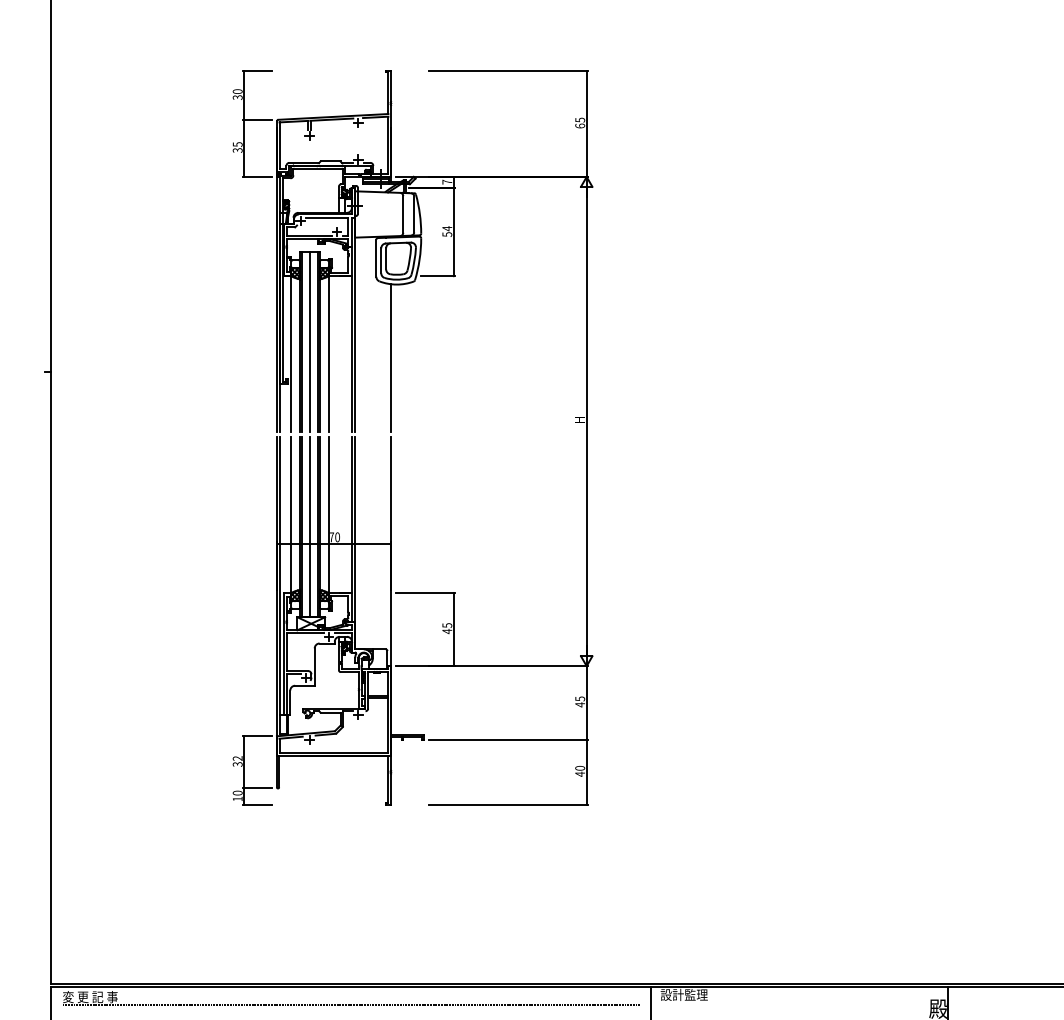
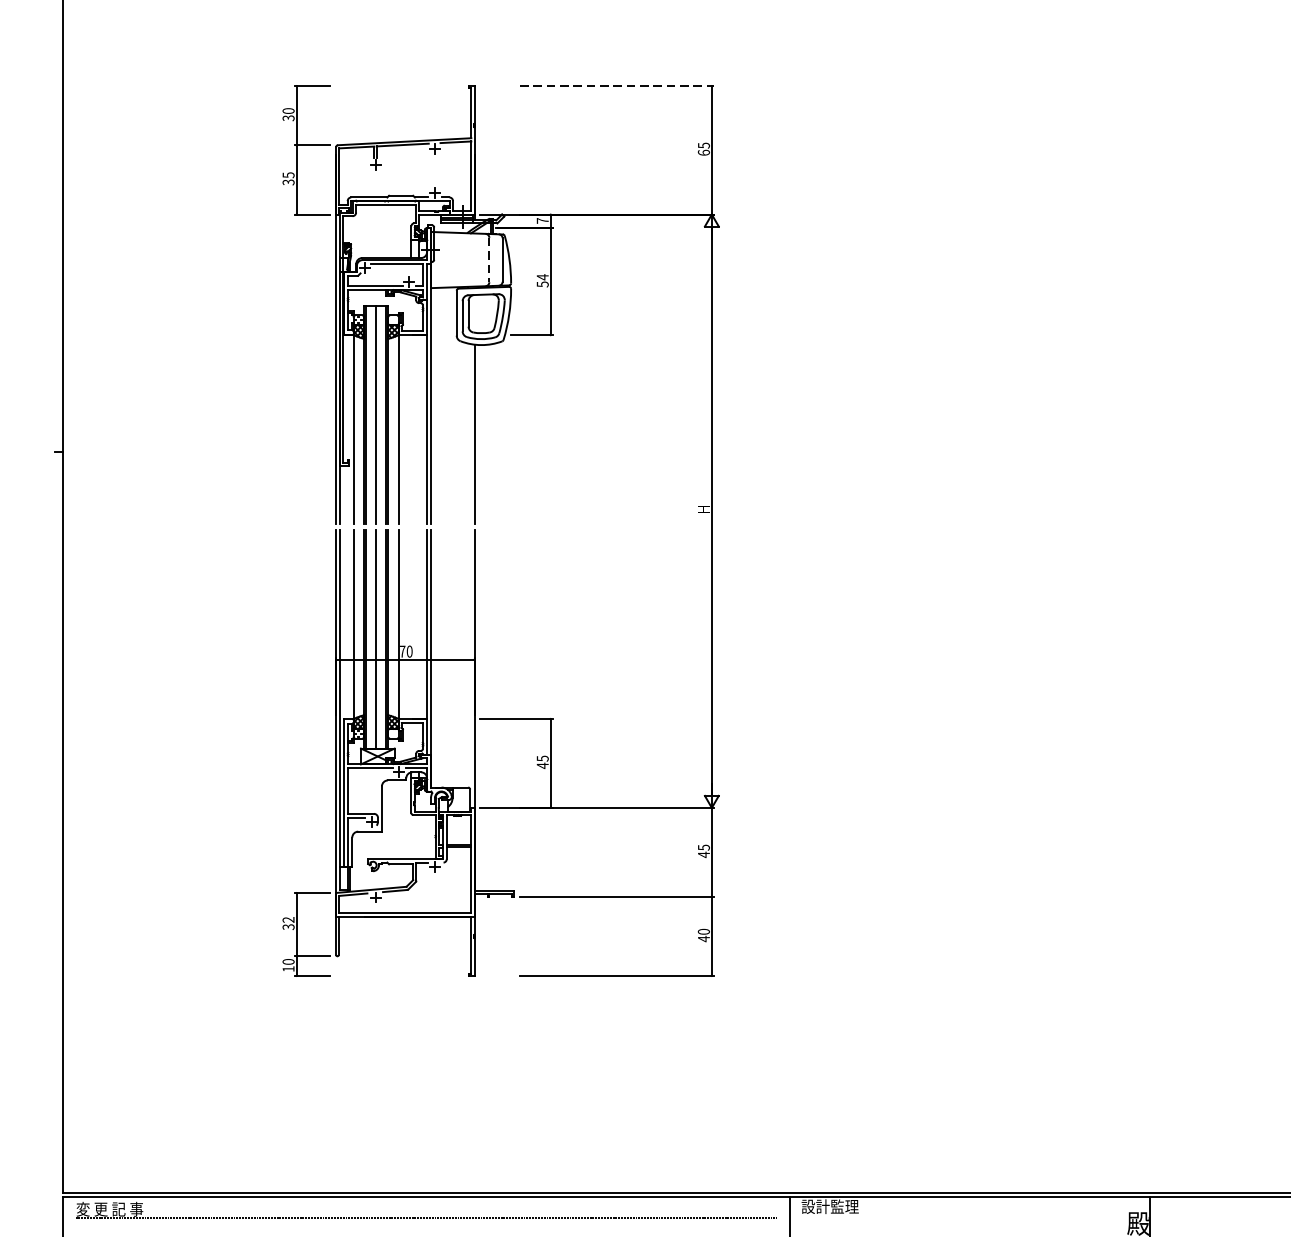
line: (508, 70) -> (616, 85), solid -> dashed
line: (403, 214) -> (489, 260), solid -> dashed

